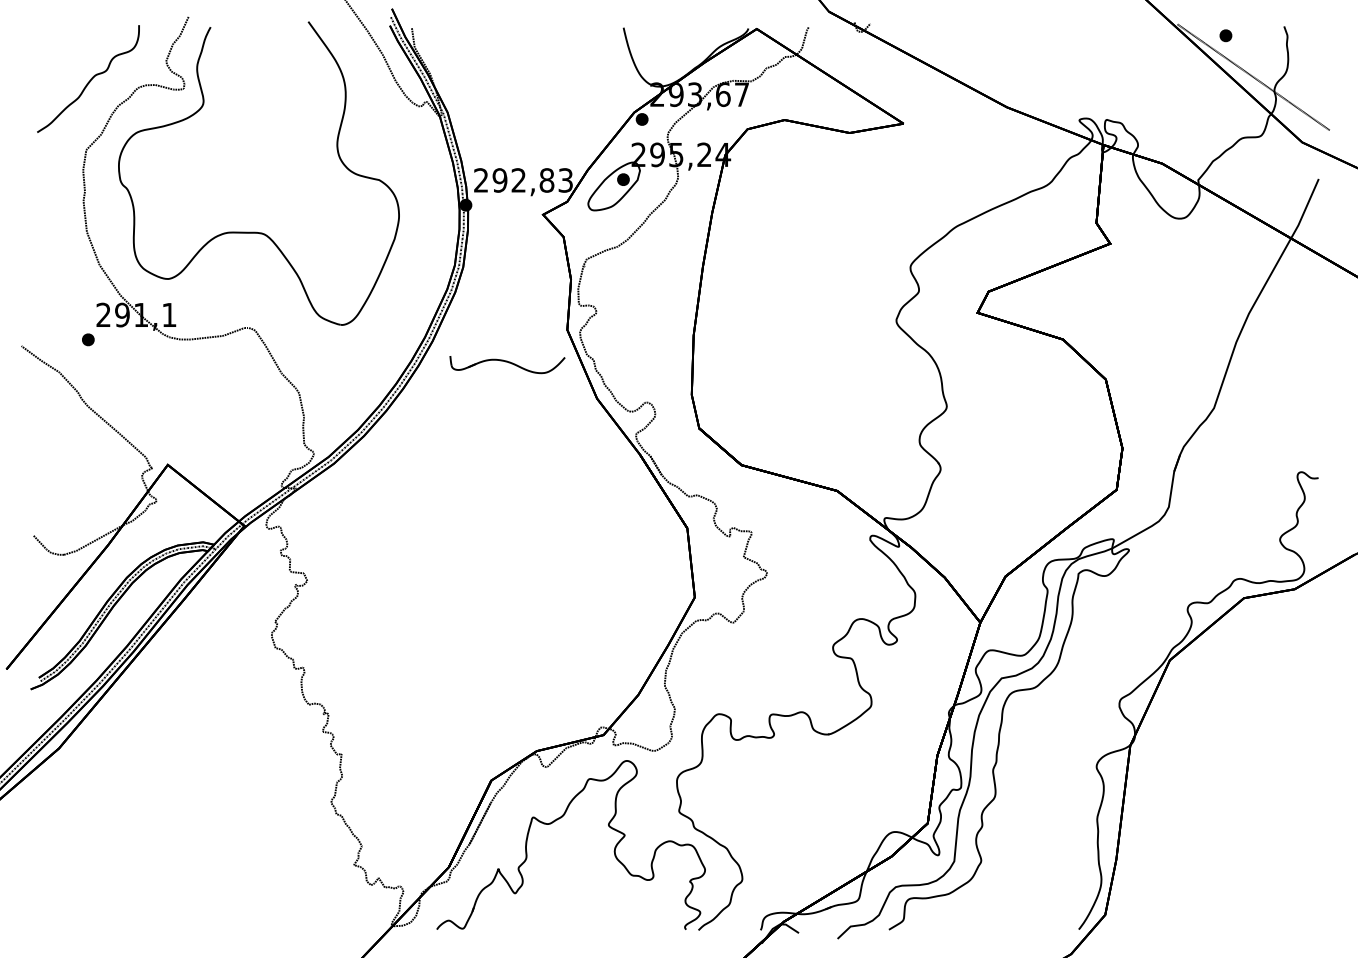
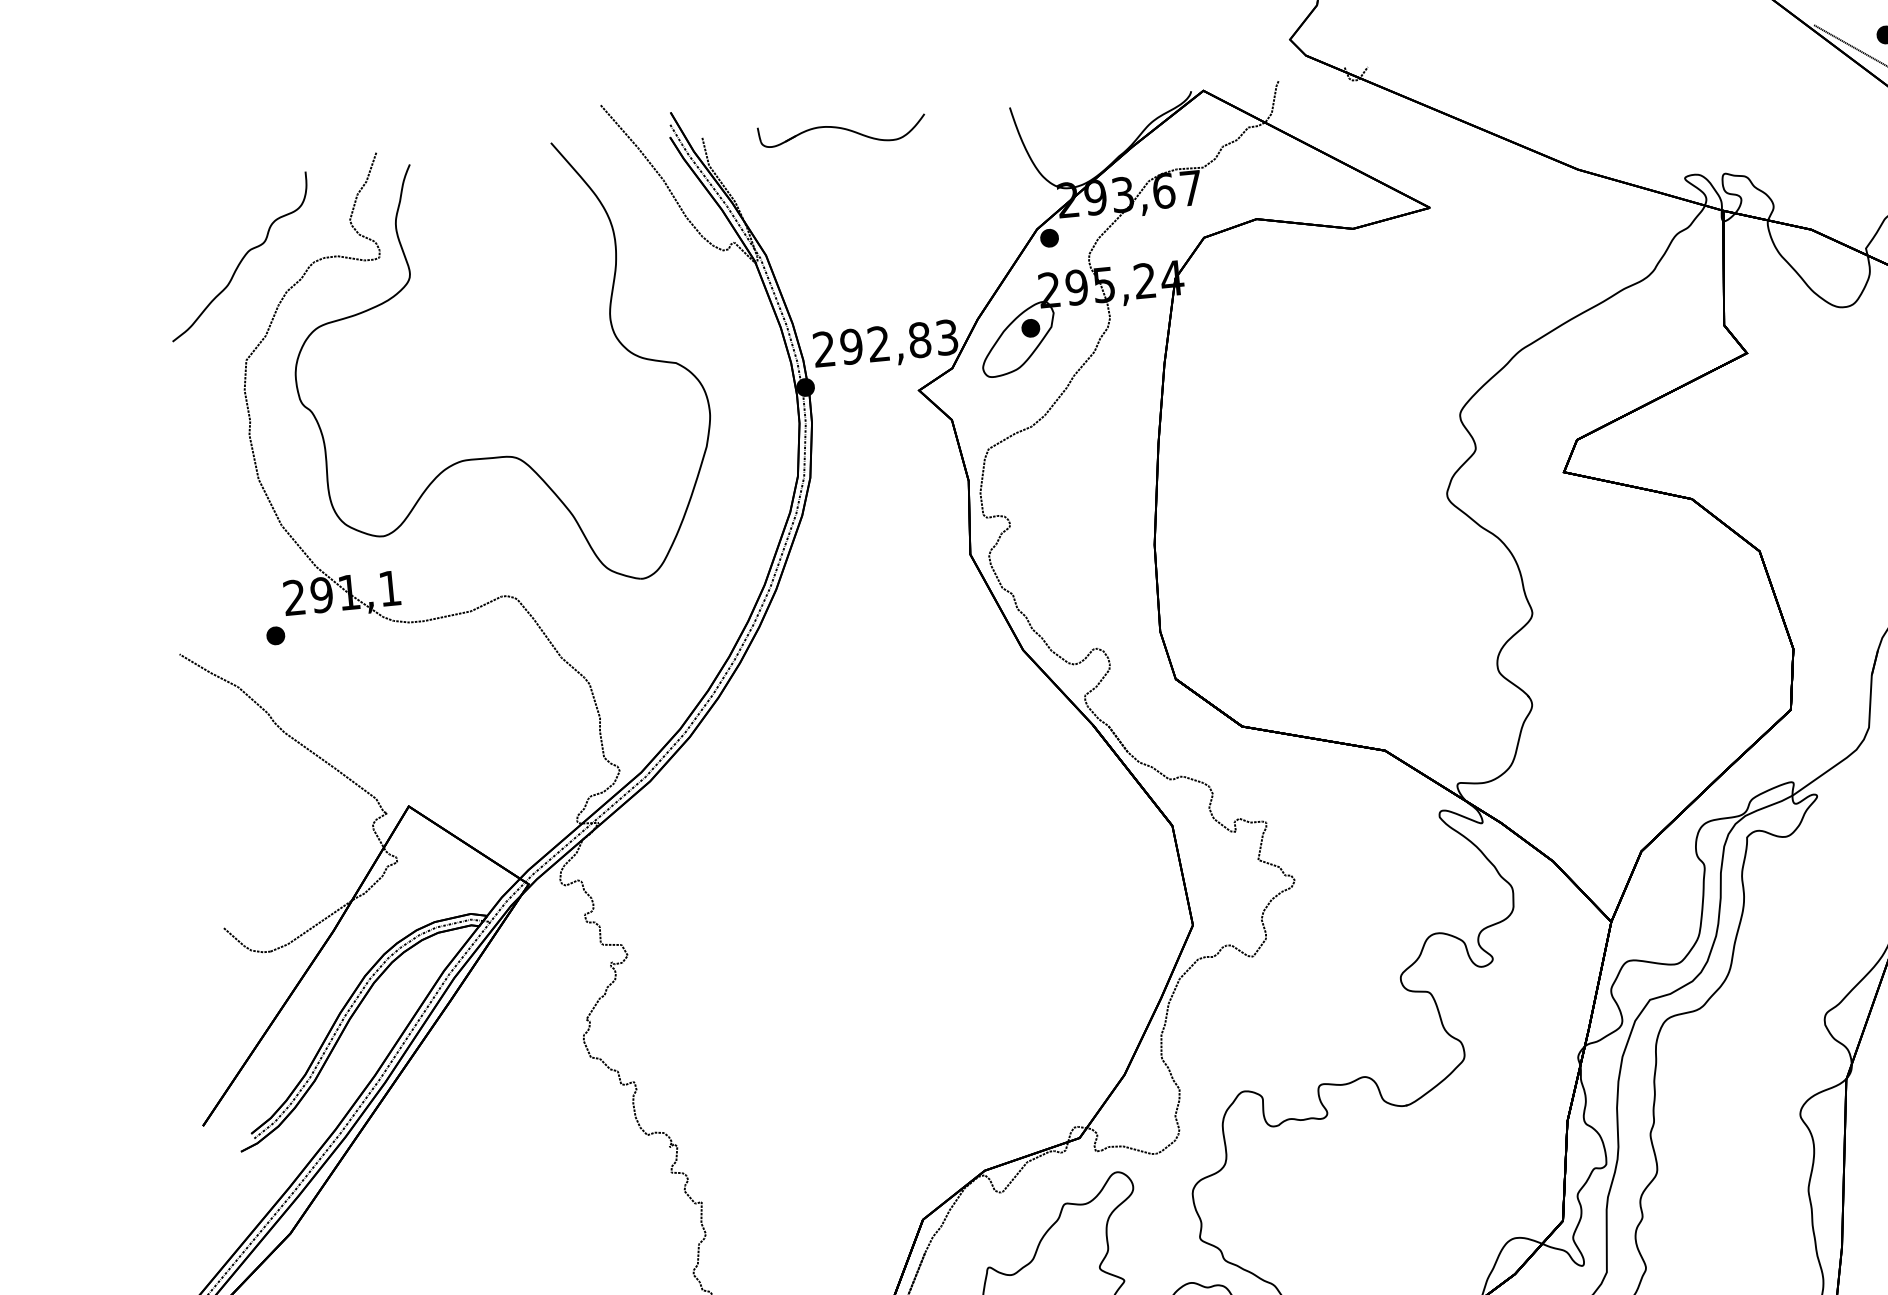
part: (507, 365) -> (842, 133), moved

